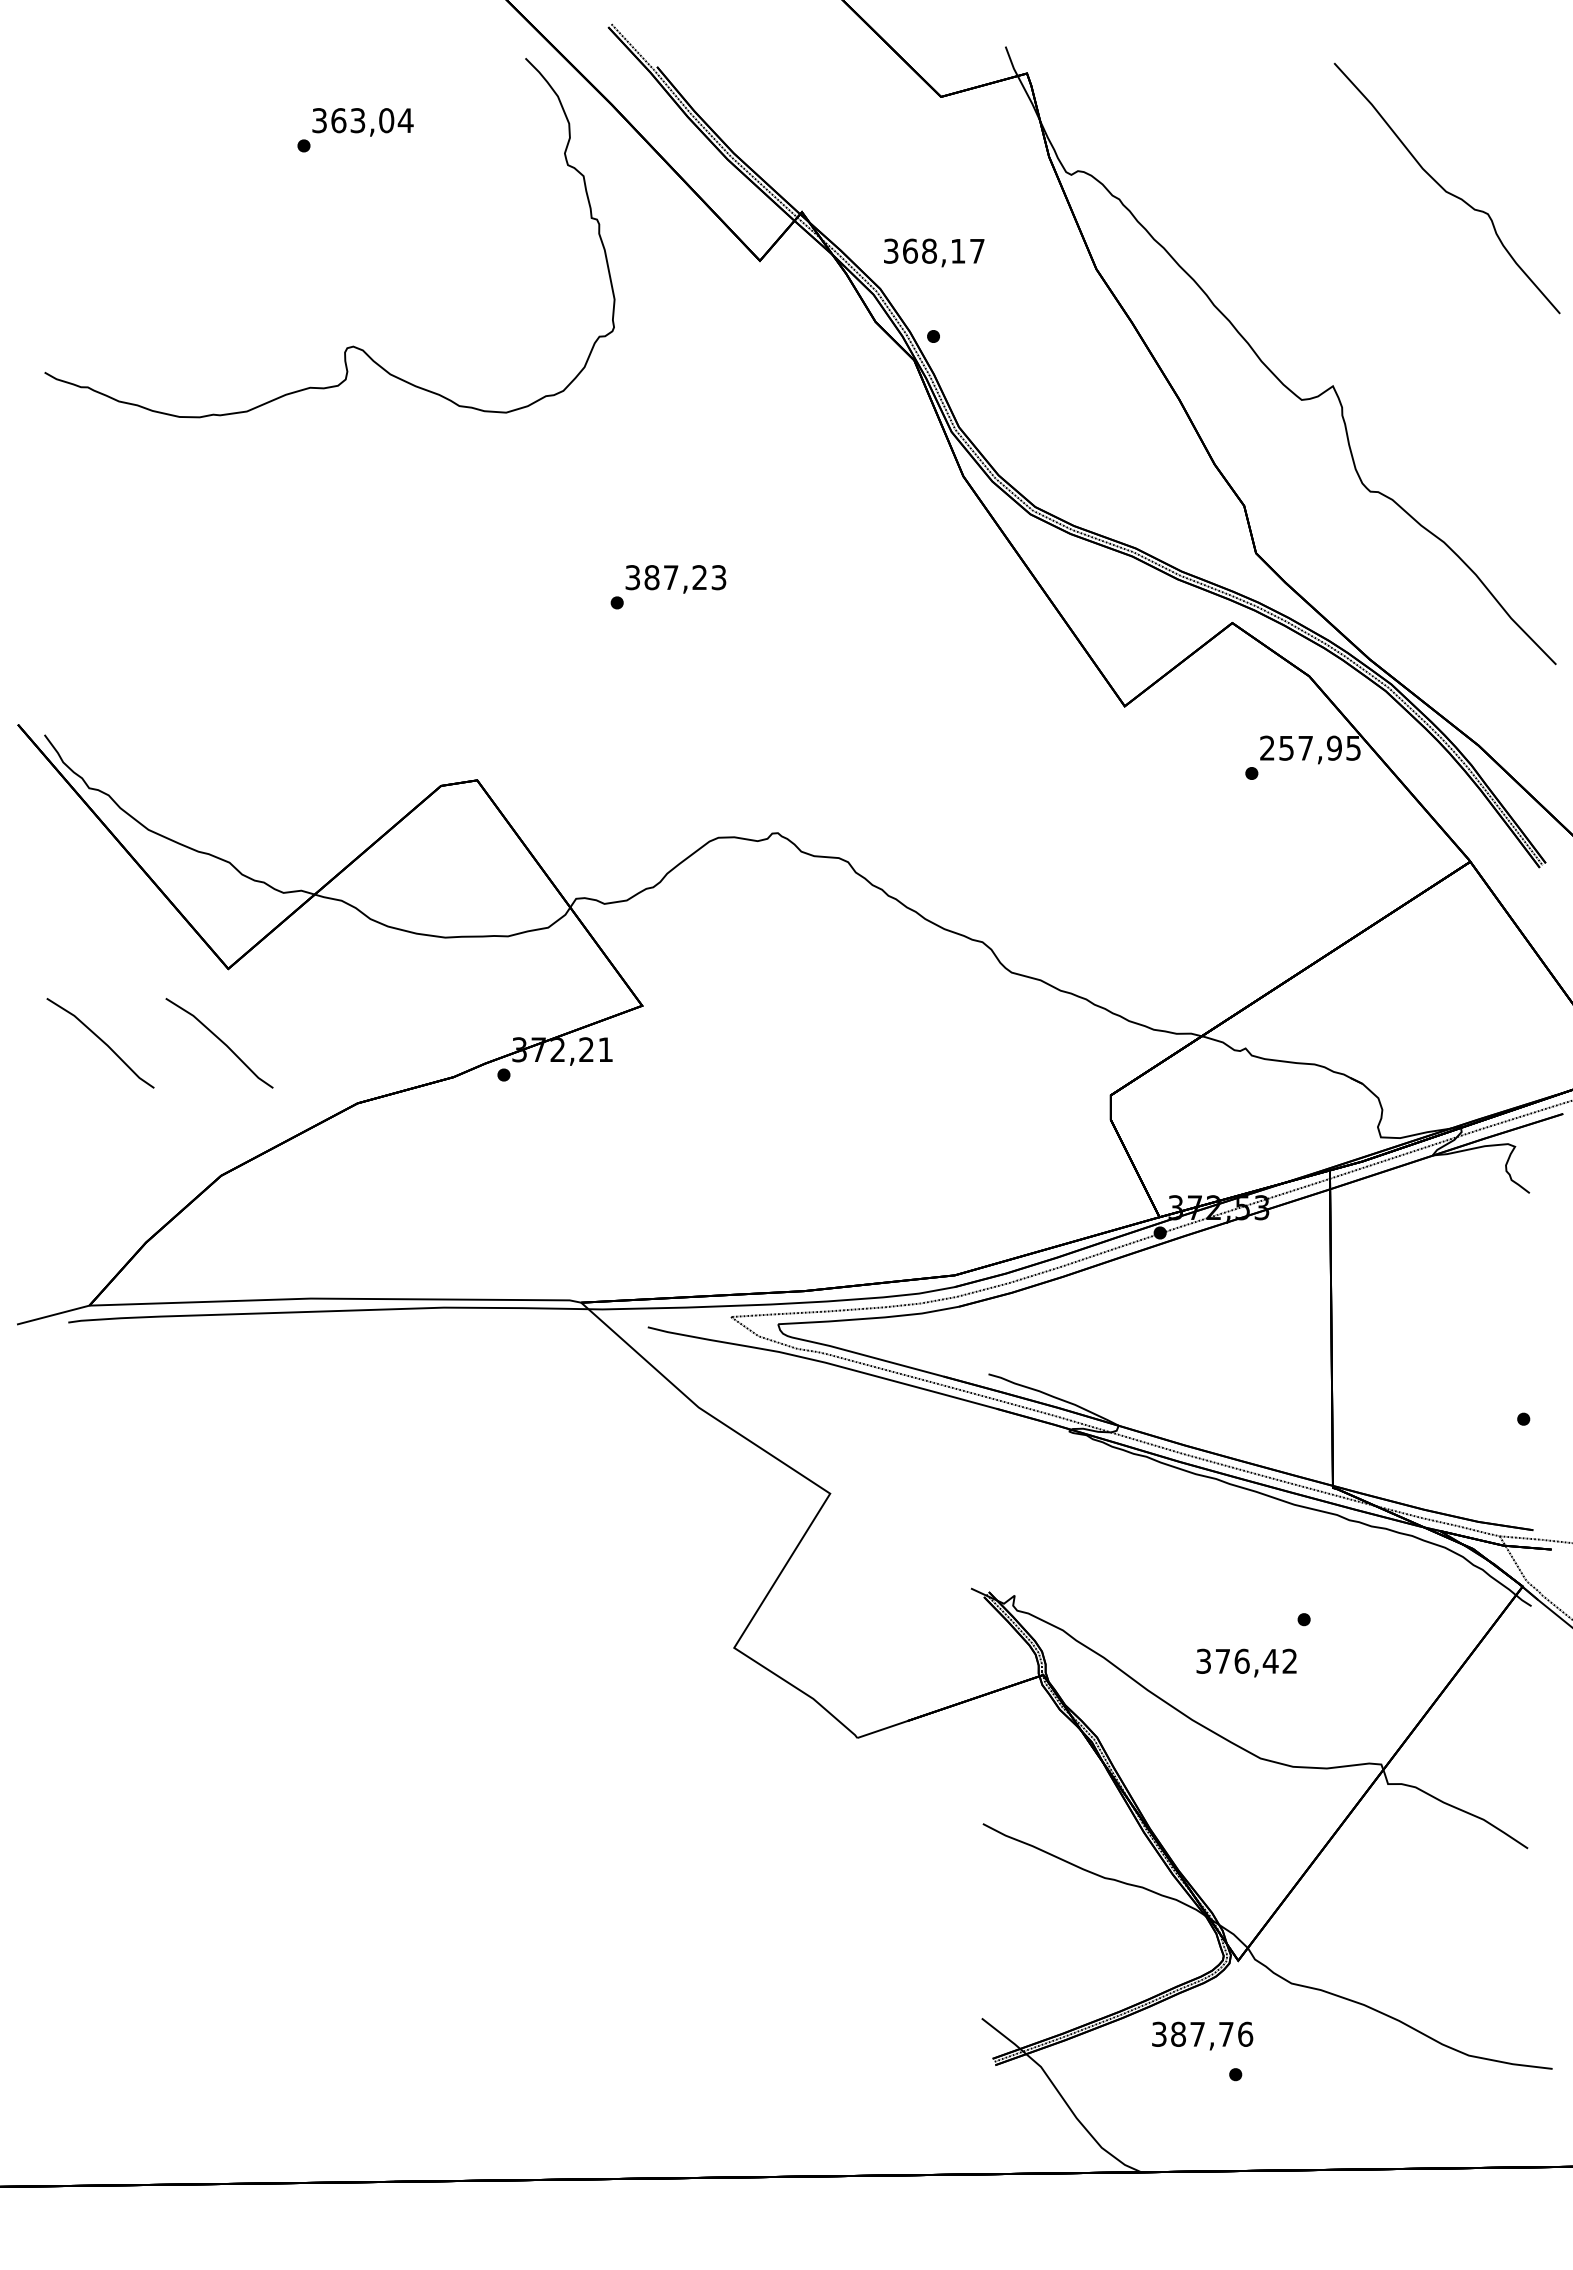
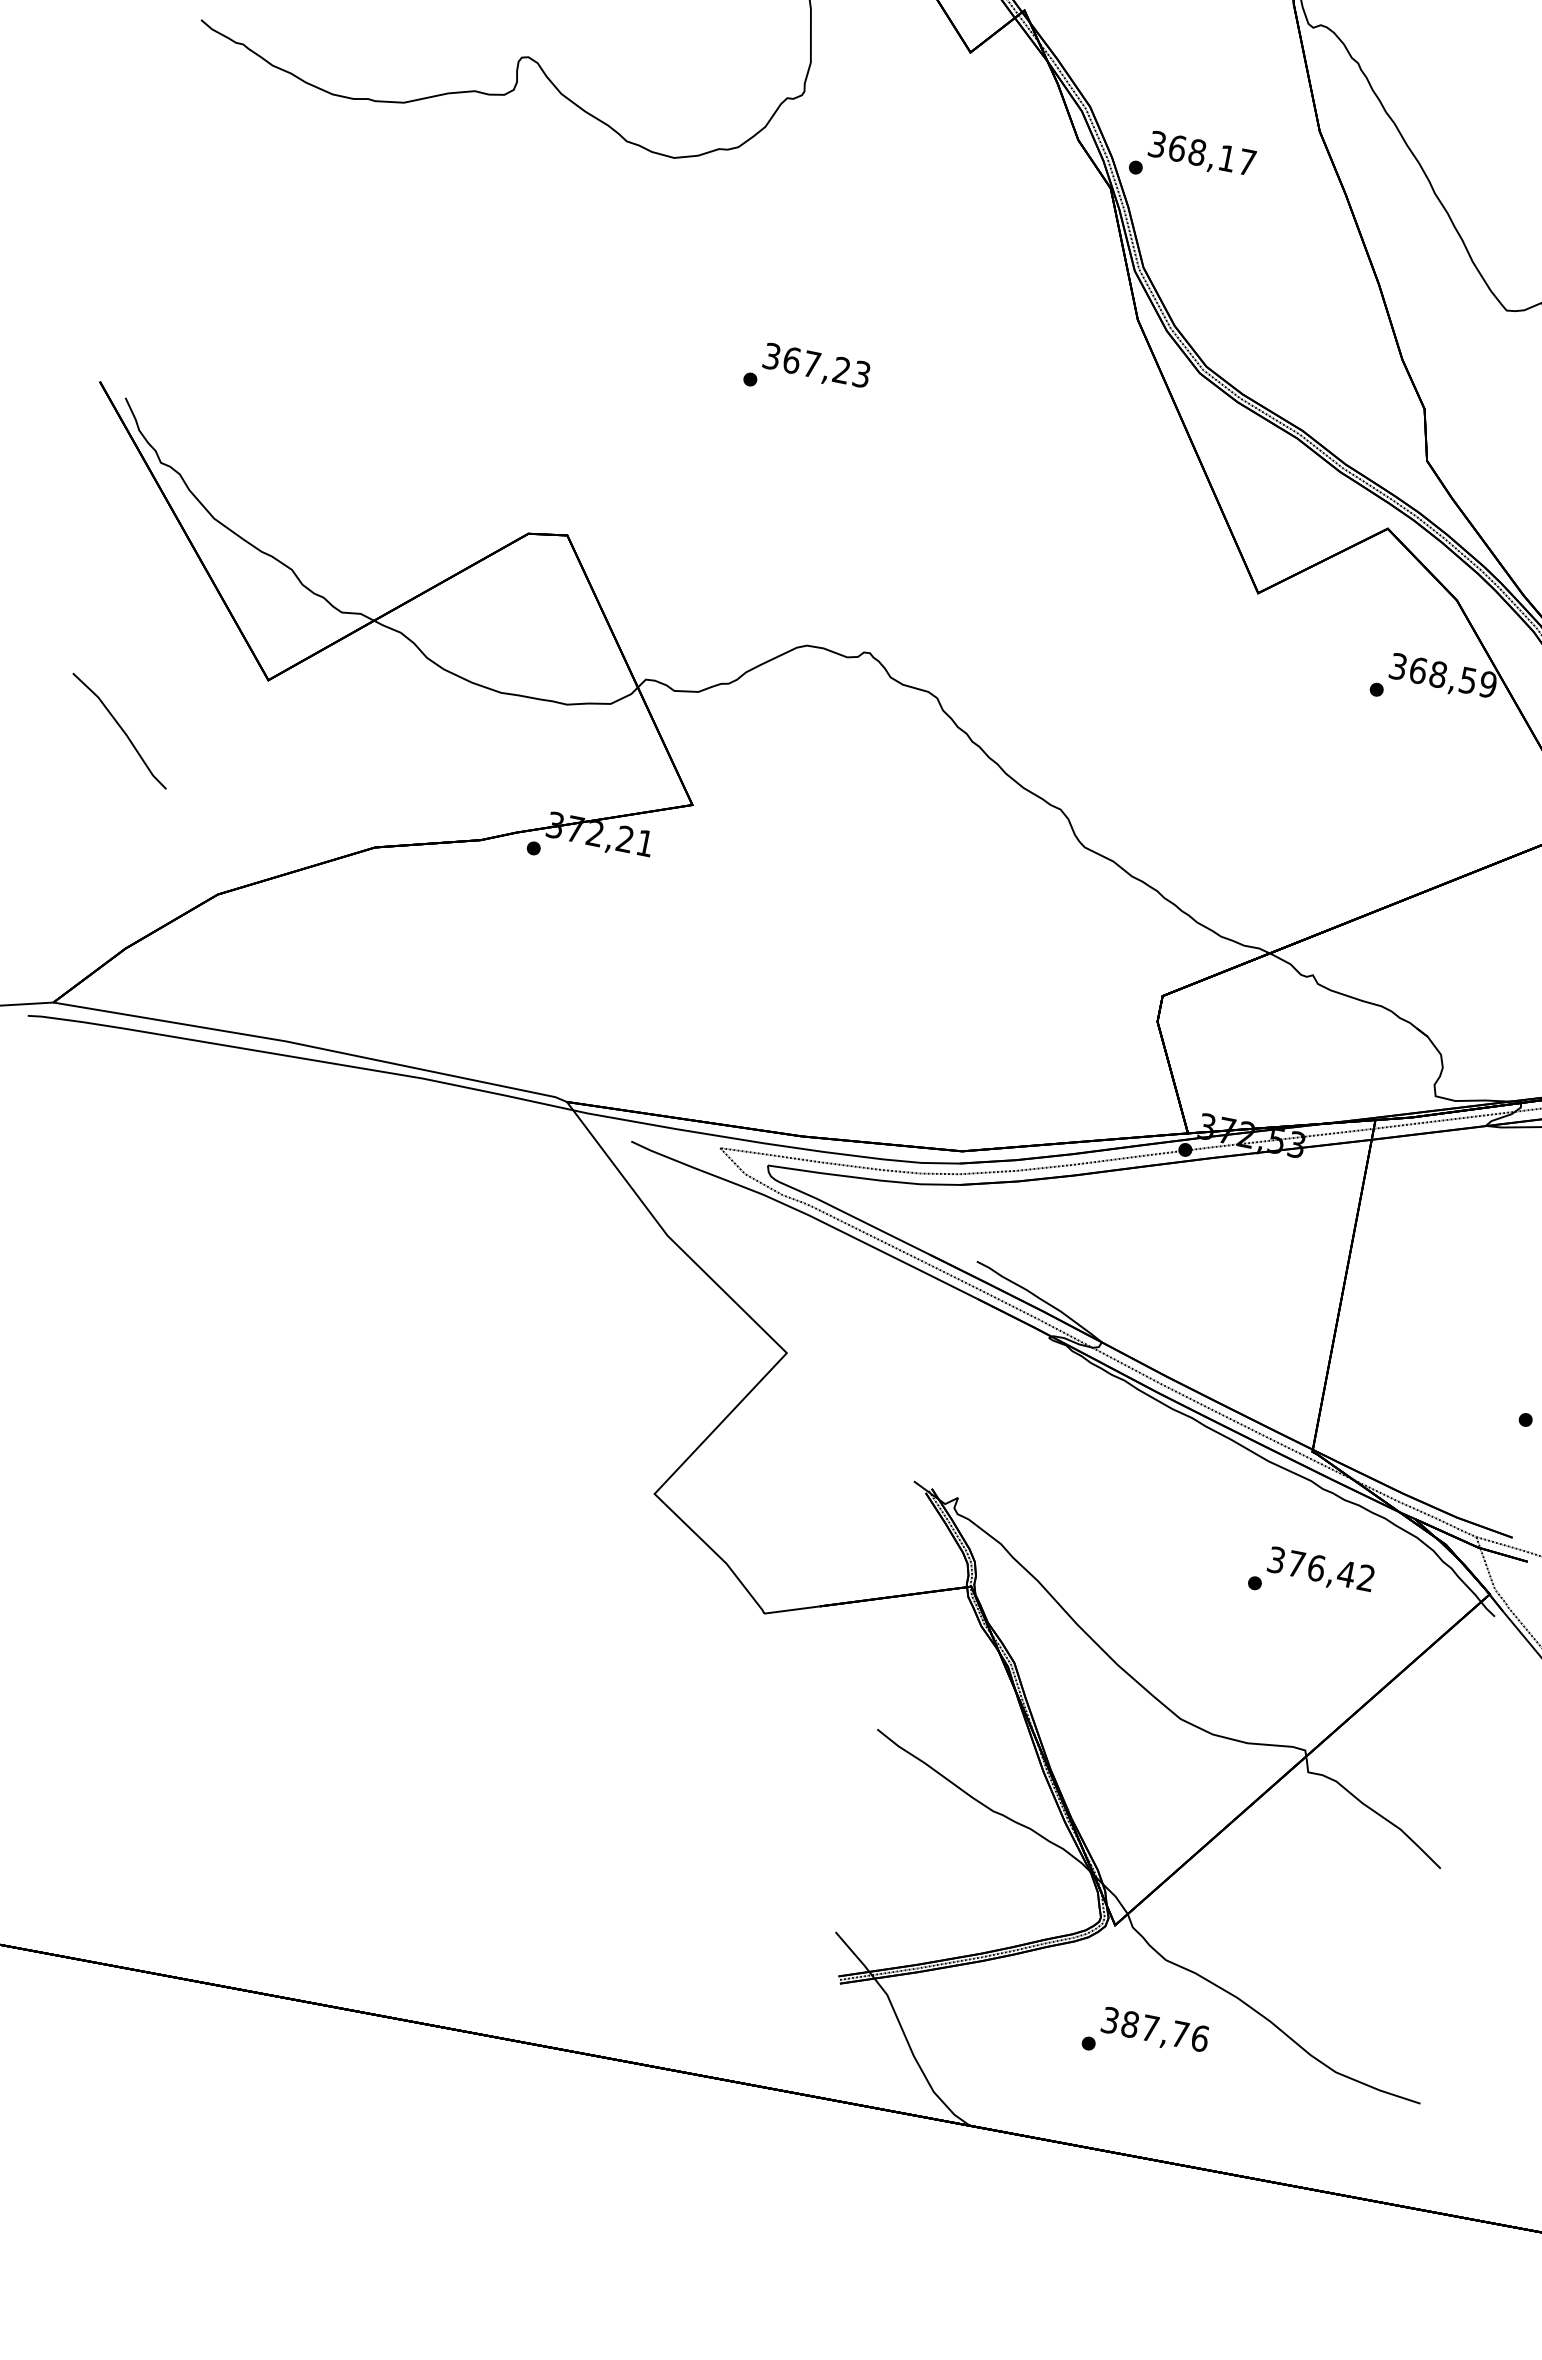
text: (934, 252) -> (1202, 154), moved
text: (651, 577) -> (791, 360), 387,23 -> 367,23
text: (1310, 747) -> (1443, 674), 257,95 -> 368,59
part: (219, 1043) -> (243, 756), removed
text: (1246, 1662) -> (1320, 1570), moved
text: (1202, 2035) -> (1155, 2030), moved

